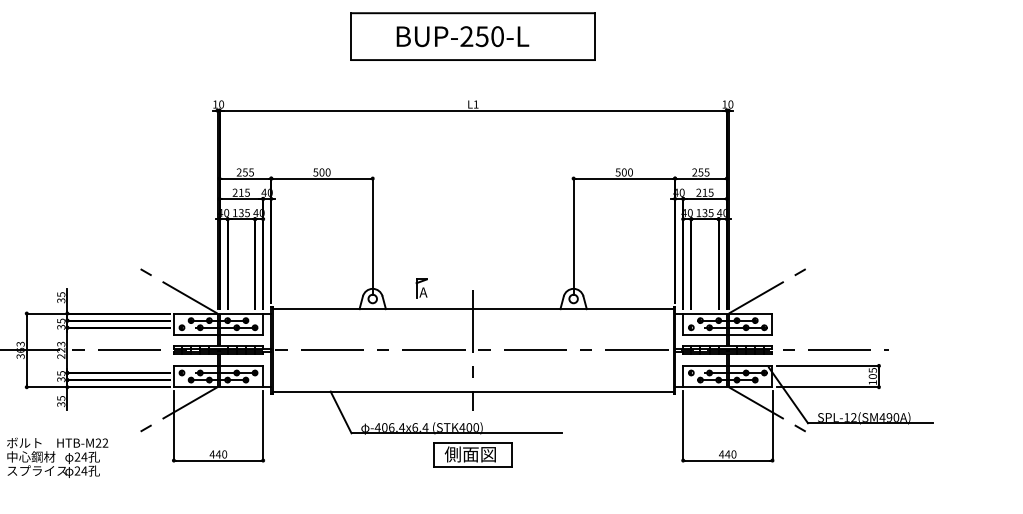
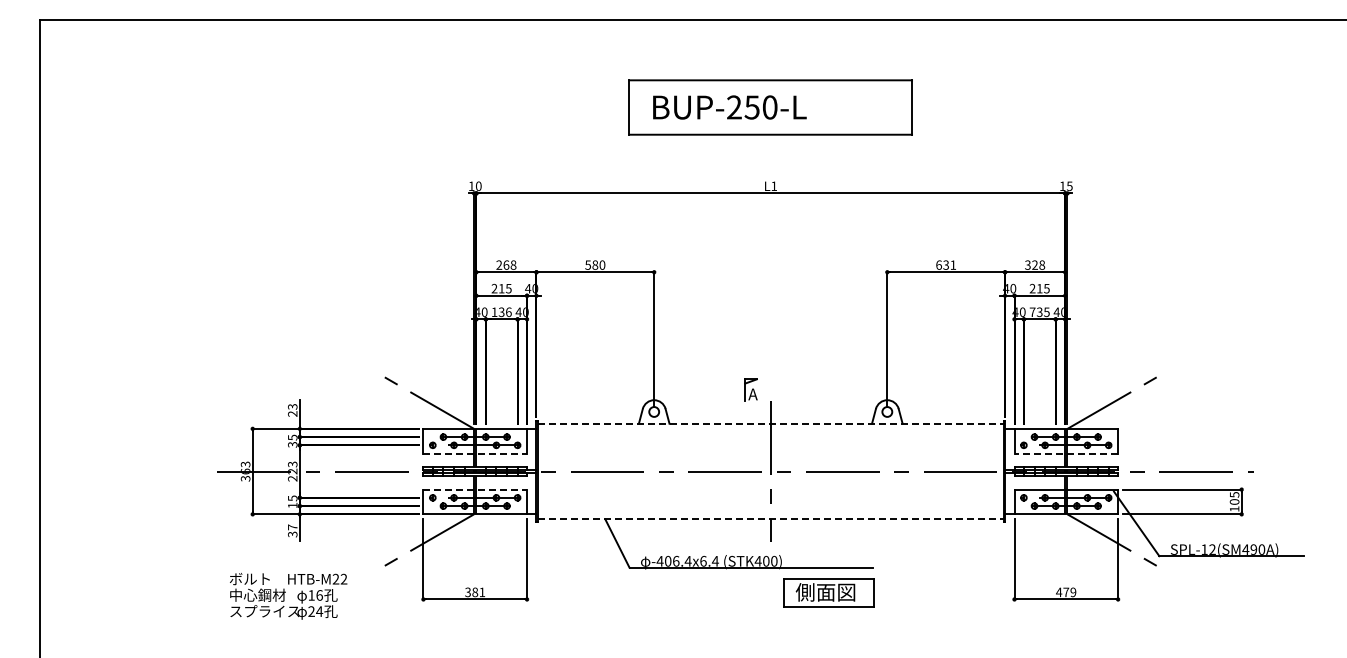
text: (462, 36) -> (729, 107), moved
text: (730, 103) -> (1069, 185), 10 -> 15
text: (248, 171) -> (509, 264), 255 -> 268
text: (624, 171) -> (946, 264), 500 -> 631
text: (701, 171) -> (1035, 264), 255 -> 328
text: (322, 172) -> (595, 265), 500 -> 580
text: (247, 212) -> (508, 311), 135 -> 136
text: (698, 212) -> (1032, 311), 135 -> 735
part: (421, 288) -> (750, 389), moved
text: (61, 297) -> (292, 410), 35 -> 23
line: (472, 308) -> (770, 423), solid -> dashed
line: (218, 334) -> (475, 453), solid -> dashed
line: (728, 334) -> (1066, 453), solid -> dashed
line: (218, 365) -> (475, 489), solid -> dashed
text: (61, 379) -> (292, 505), 35 -> 15
line: (472, 391) -> (770, 519), solid -> dashed
text: (61, 398) -> (292, 527), 35 -> 37
text: (218, 454) -> (475, 592), 440 -> 381
part: (472, 454) -> (828, 592), moved
text: (730, 454) -> (1069, 592), 440 -> 479
text: (80, 457) -> (315, 595), 24 -> 16

